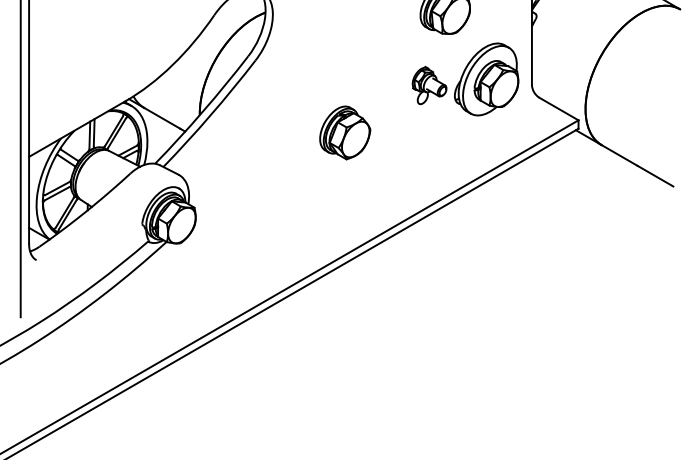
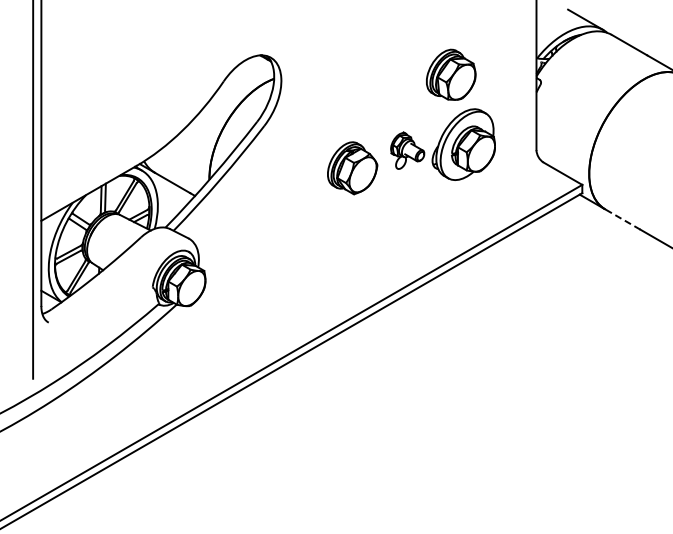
part: (464, 79) -> (442, 144), moved
part: (345, 133) -> (352, 168), moved
line: (619, 155) -> (622, 219), solid -> dashed

